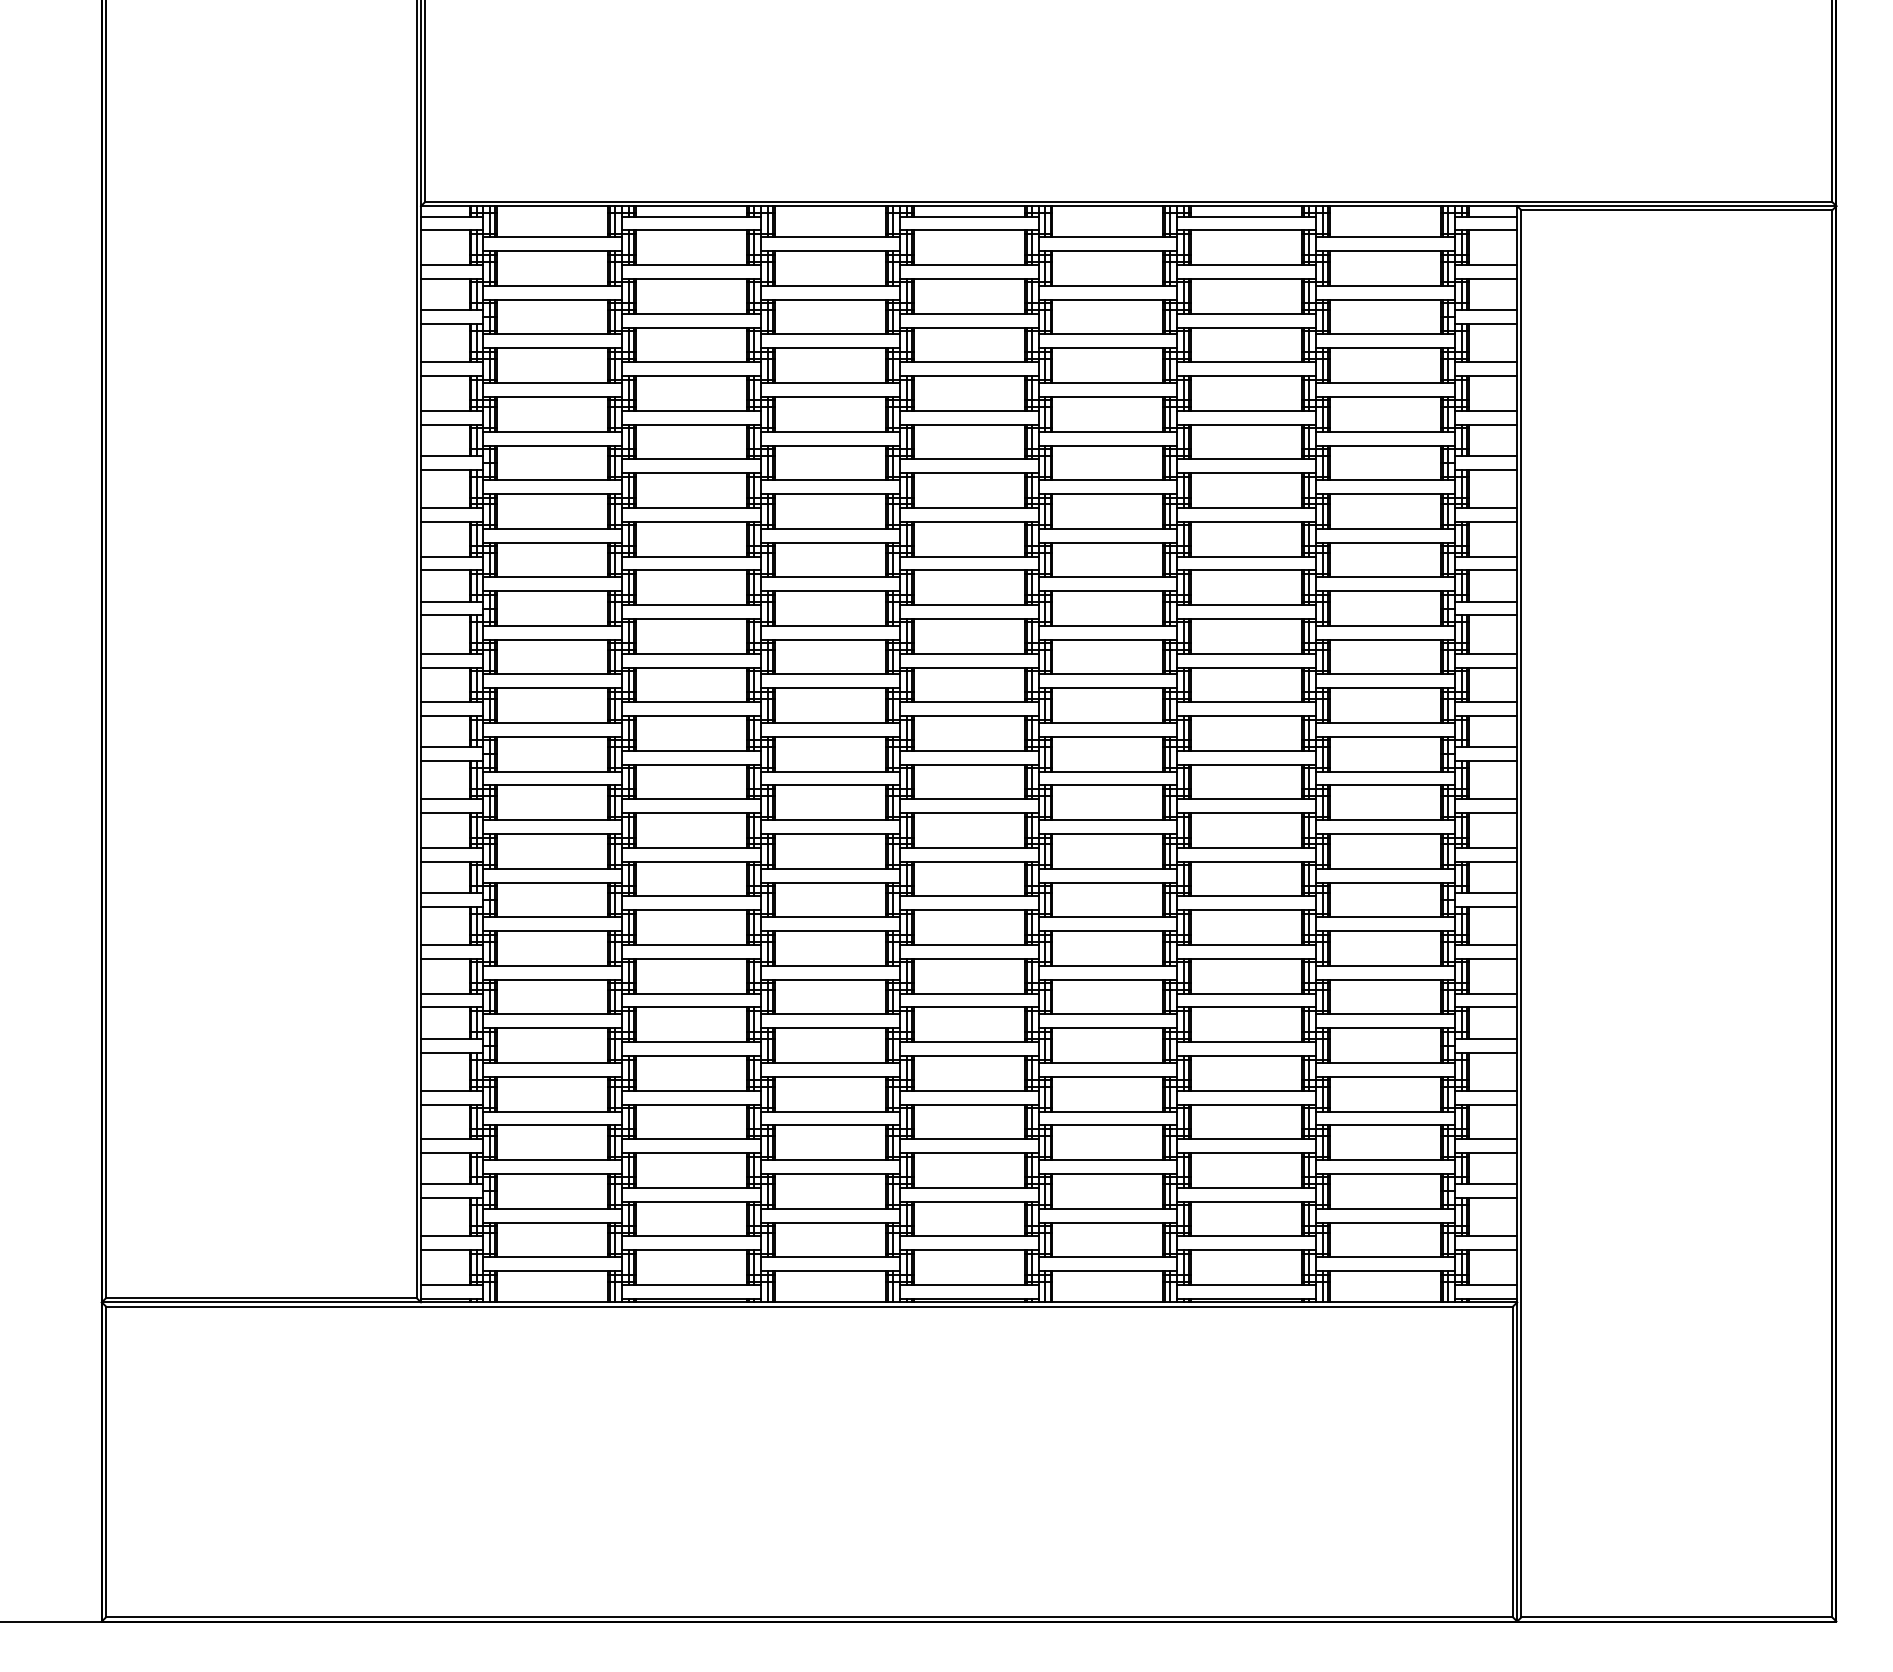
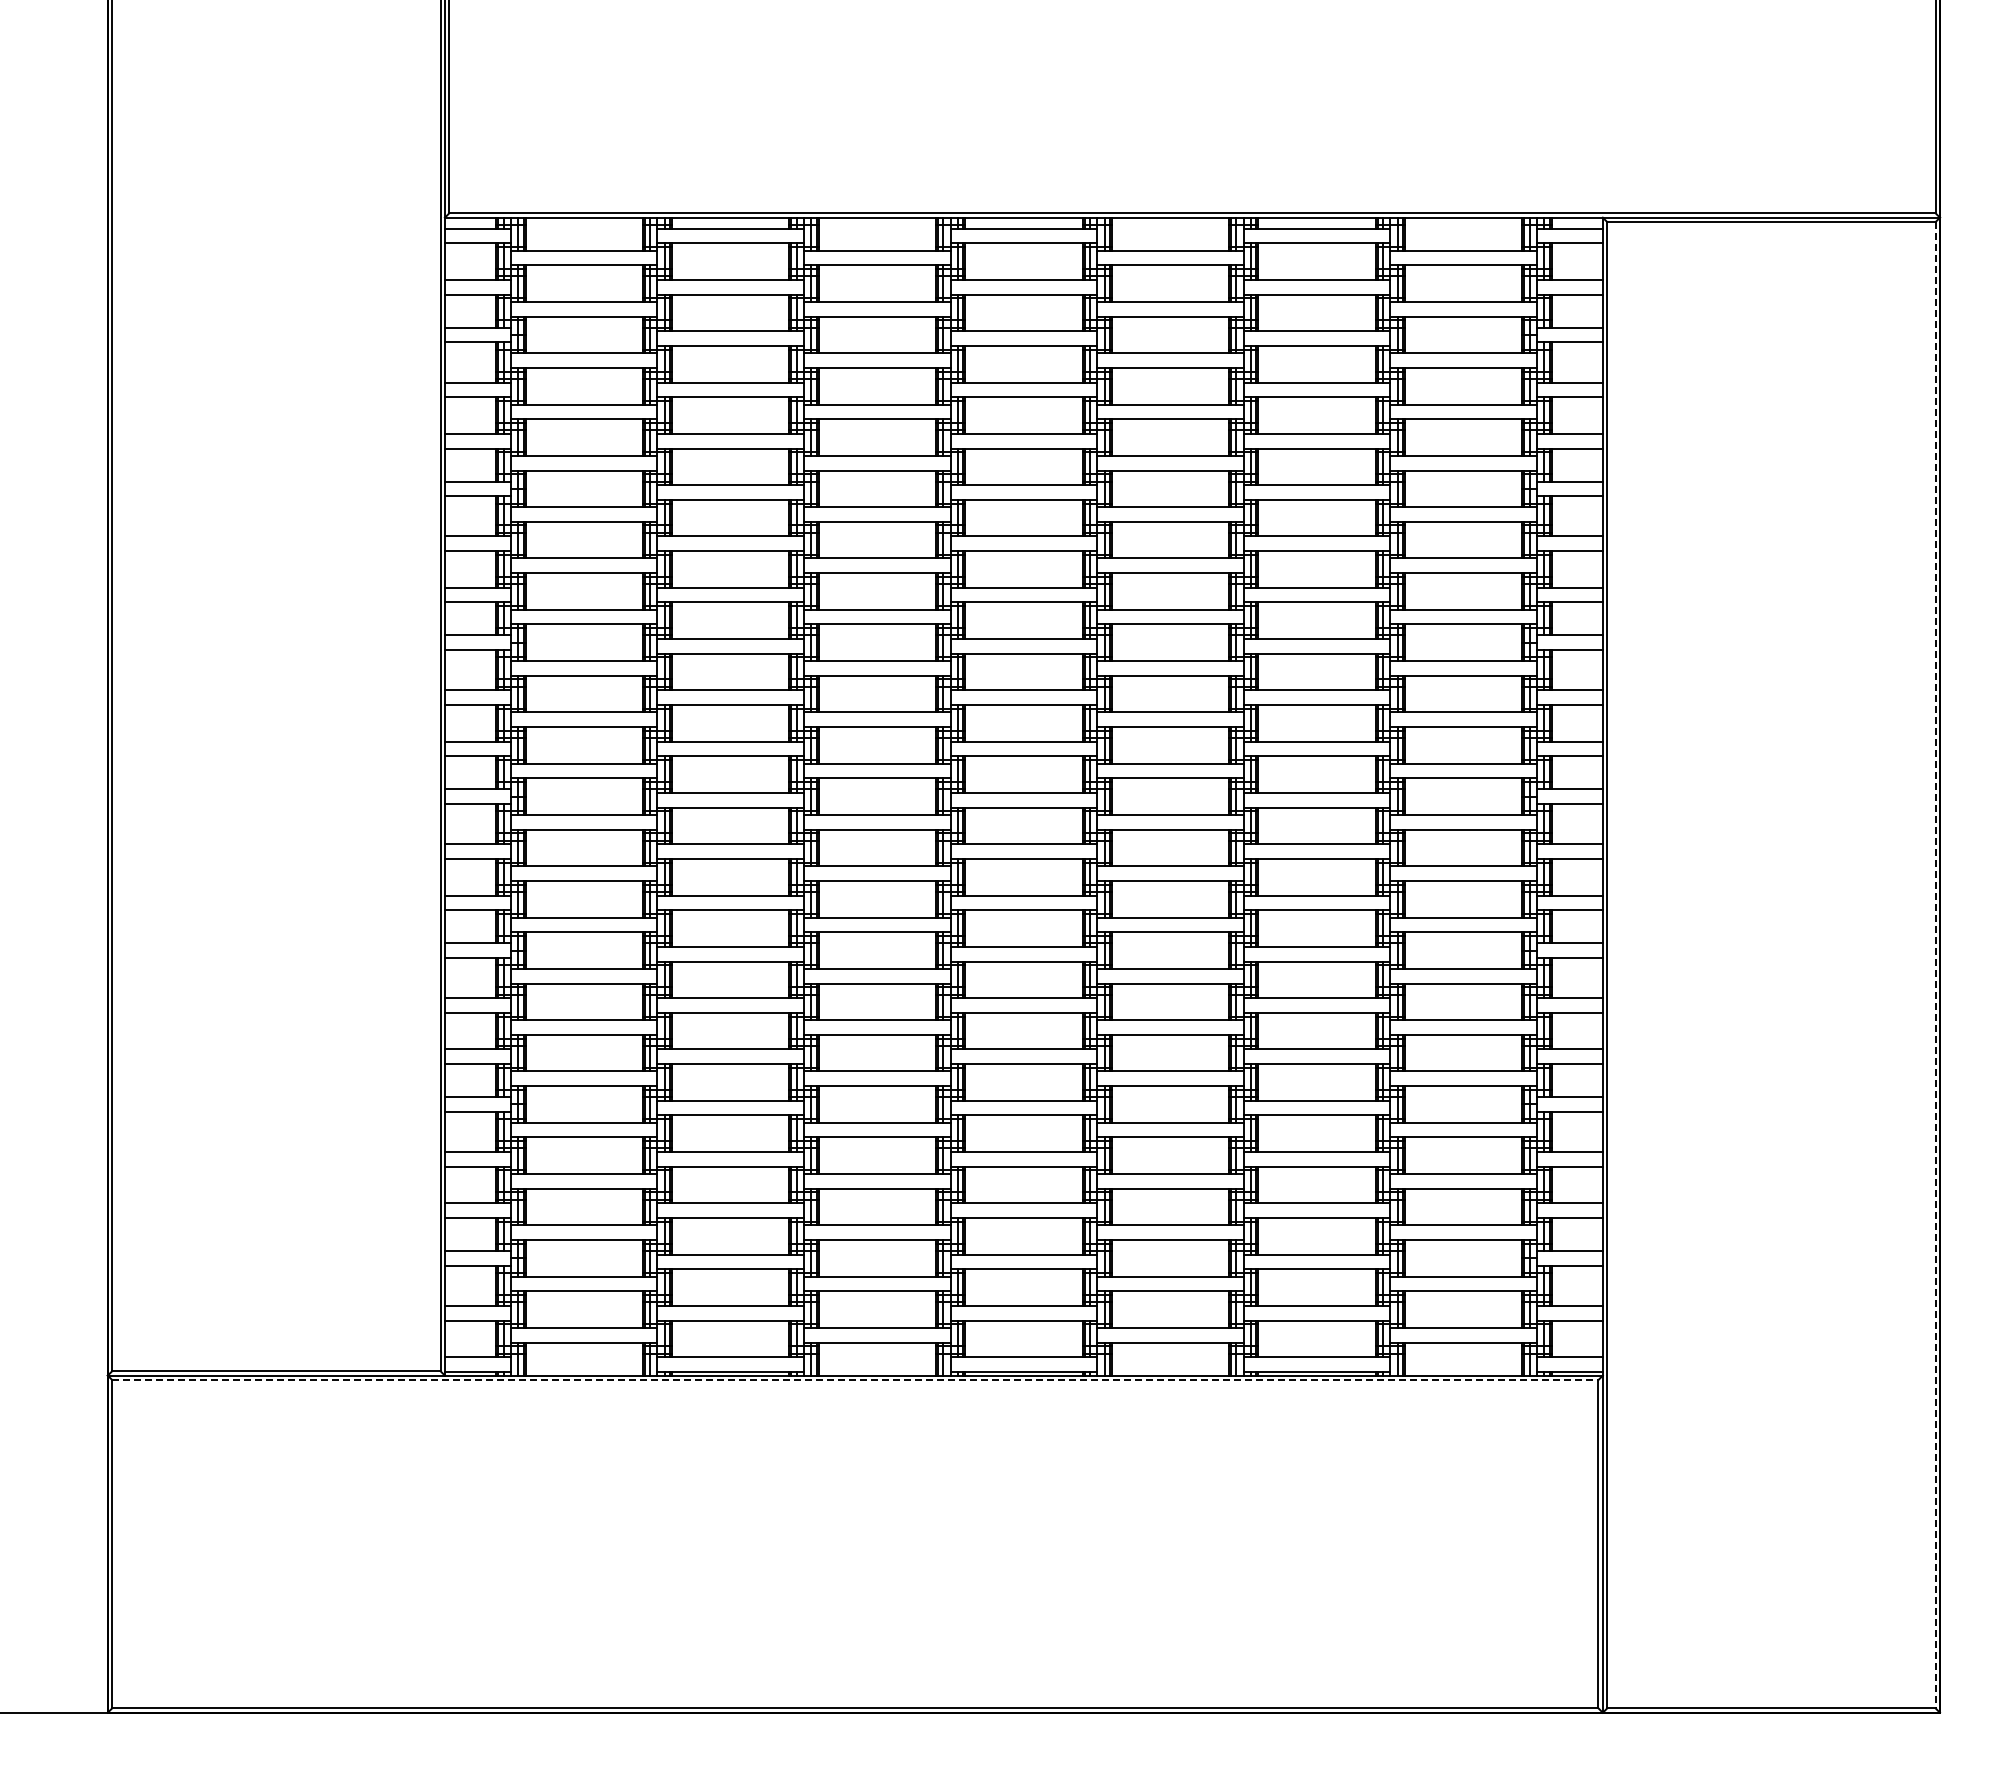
line: (1832, 914) -> (1935, 965), solid -> dashed
line: (809, 1306) -> (855, 1380), solid -> dashed

